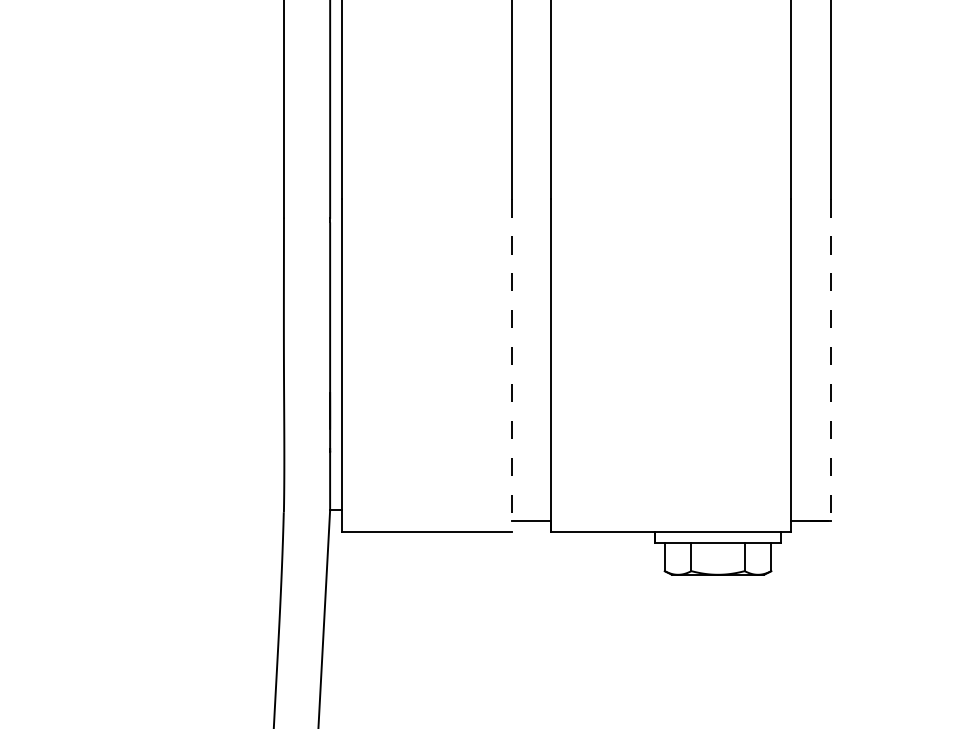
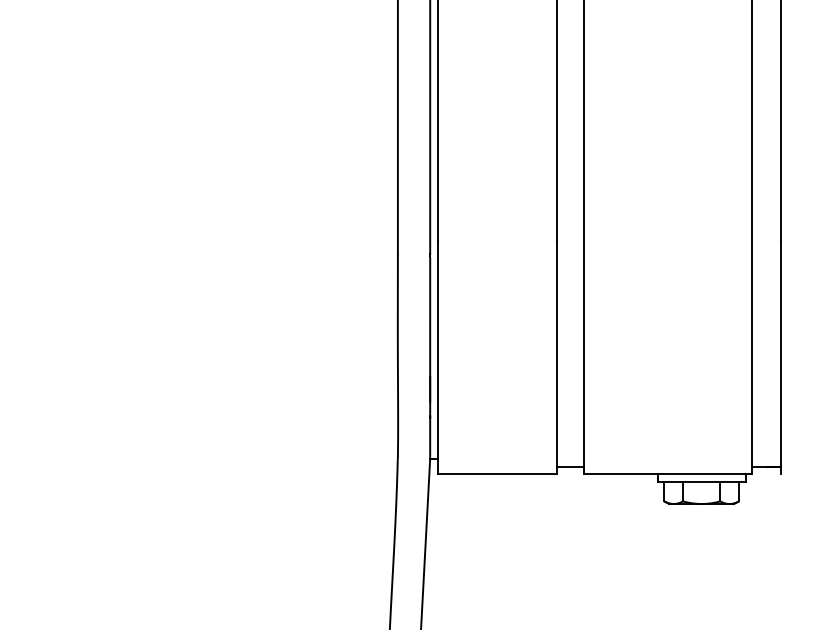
line: (512, 365) -> (557, 357), dashed -> solid
line: (830, 365) -> (780, 357), dashed -> solid

